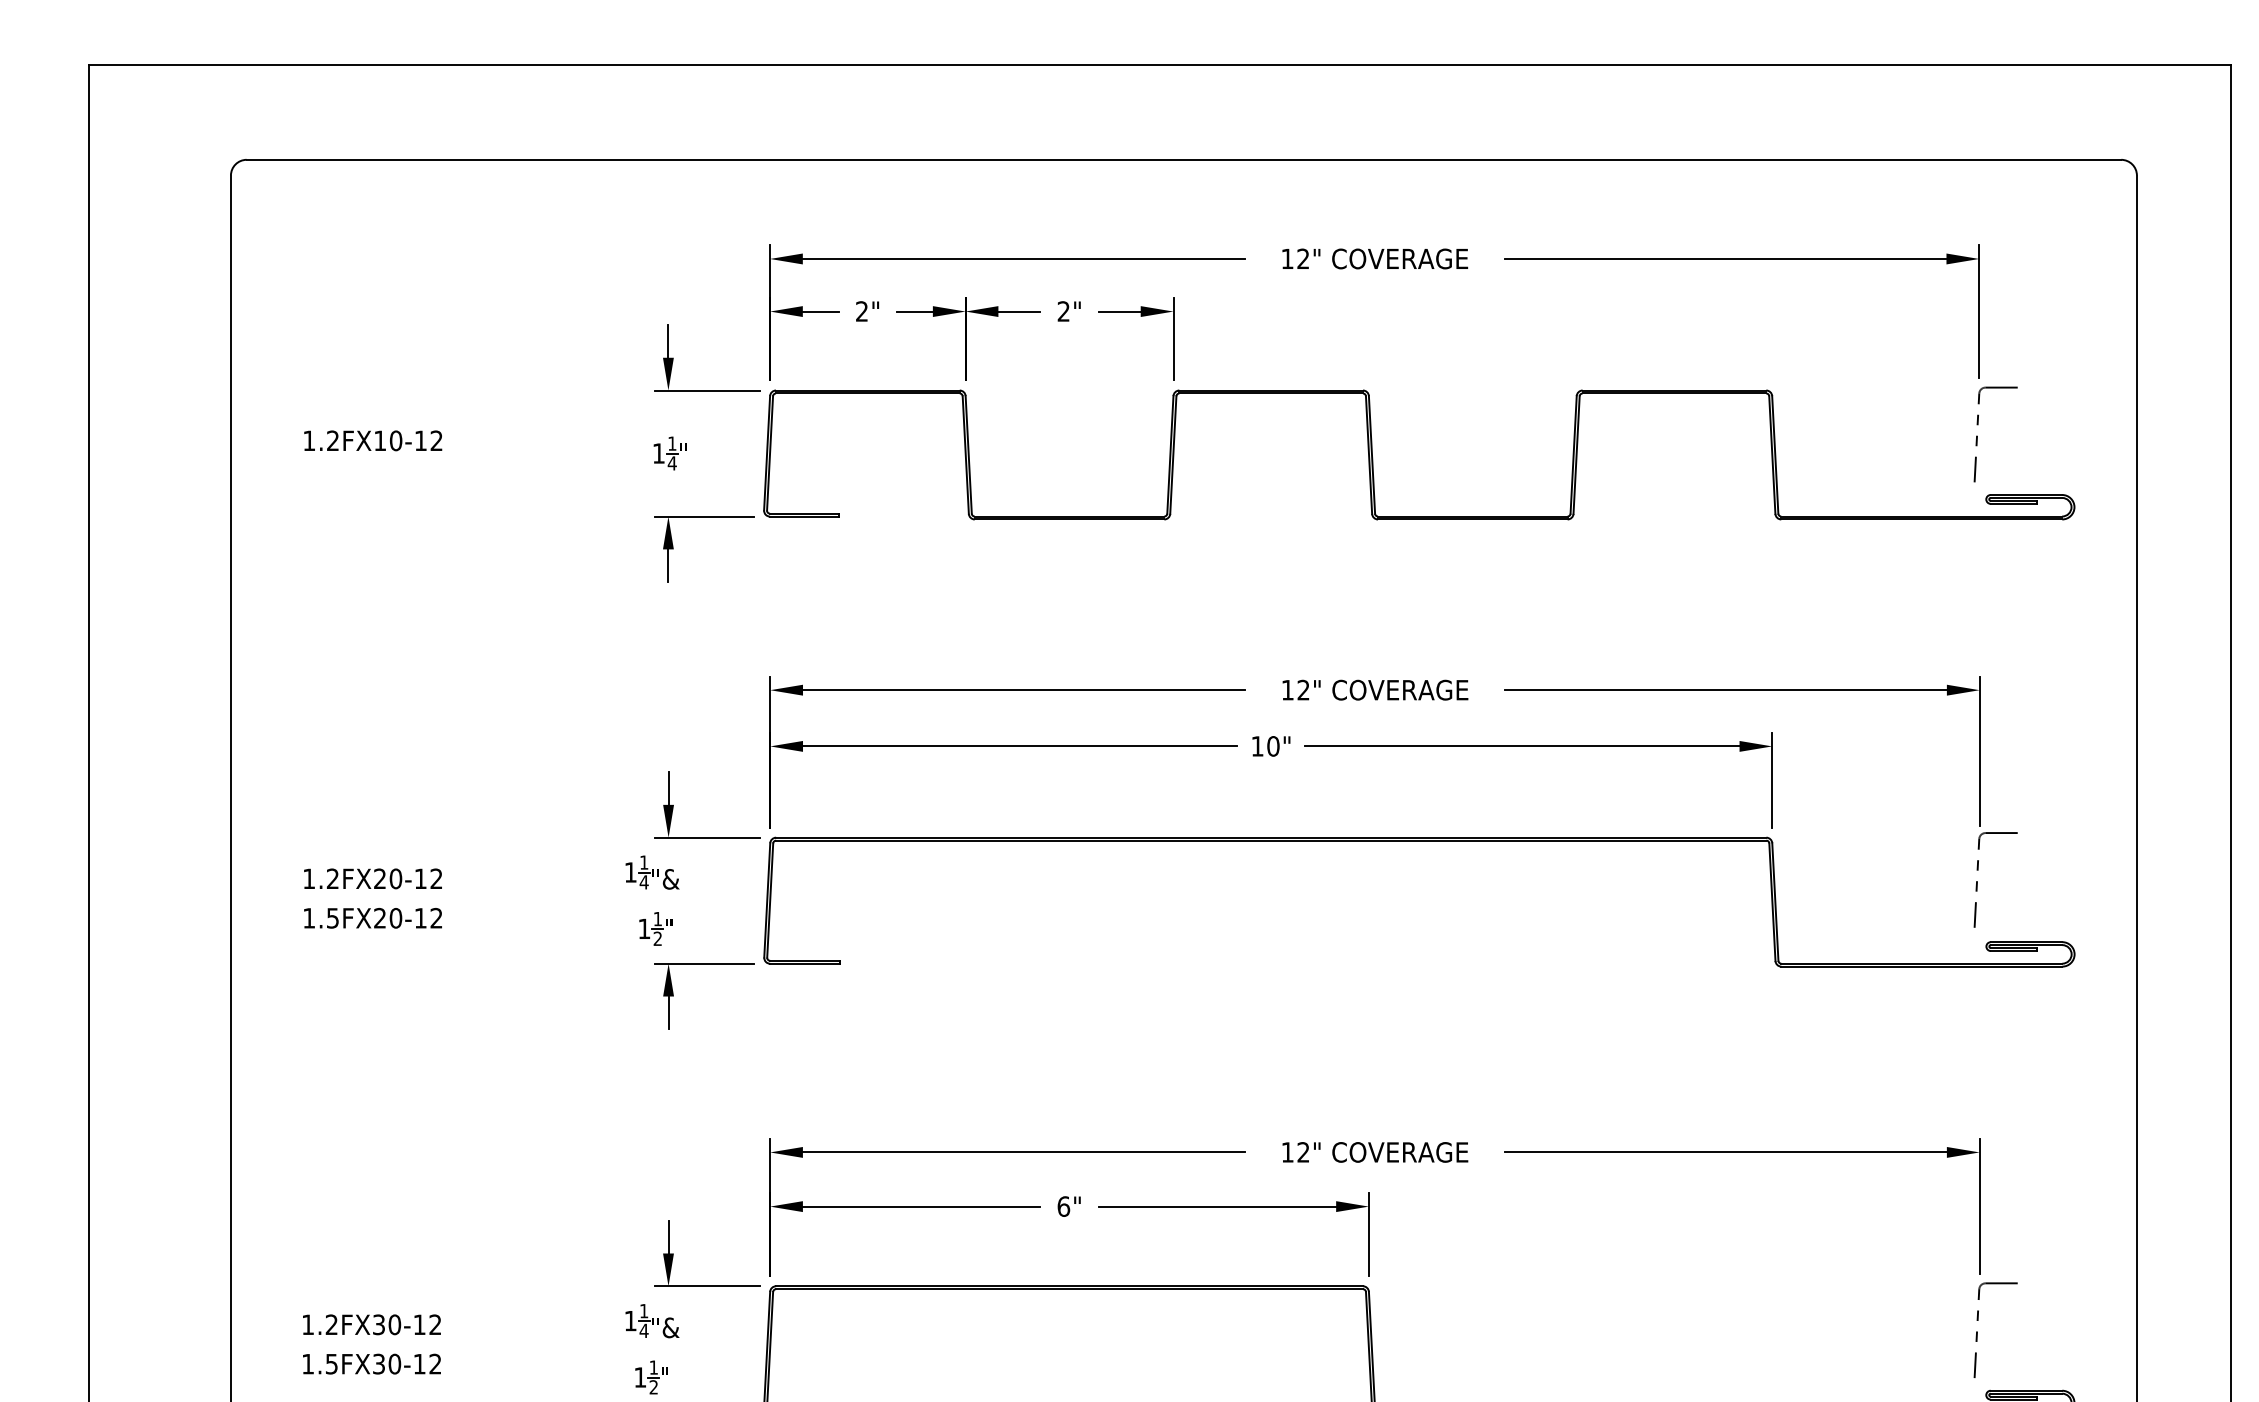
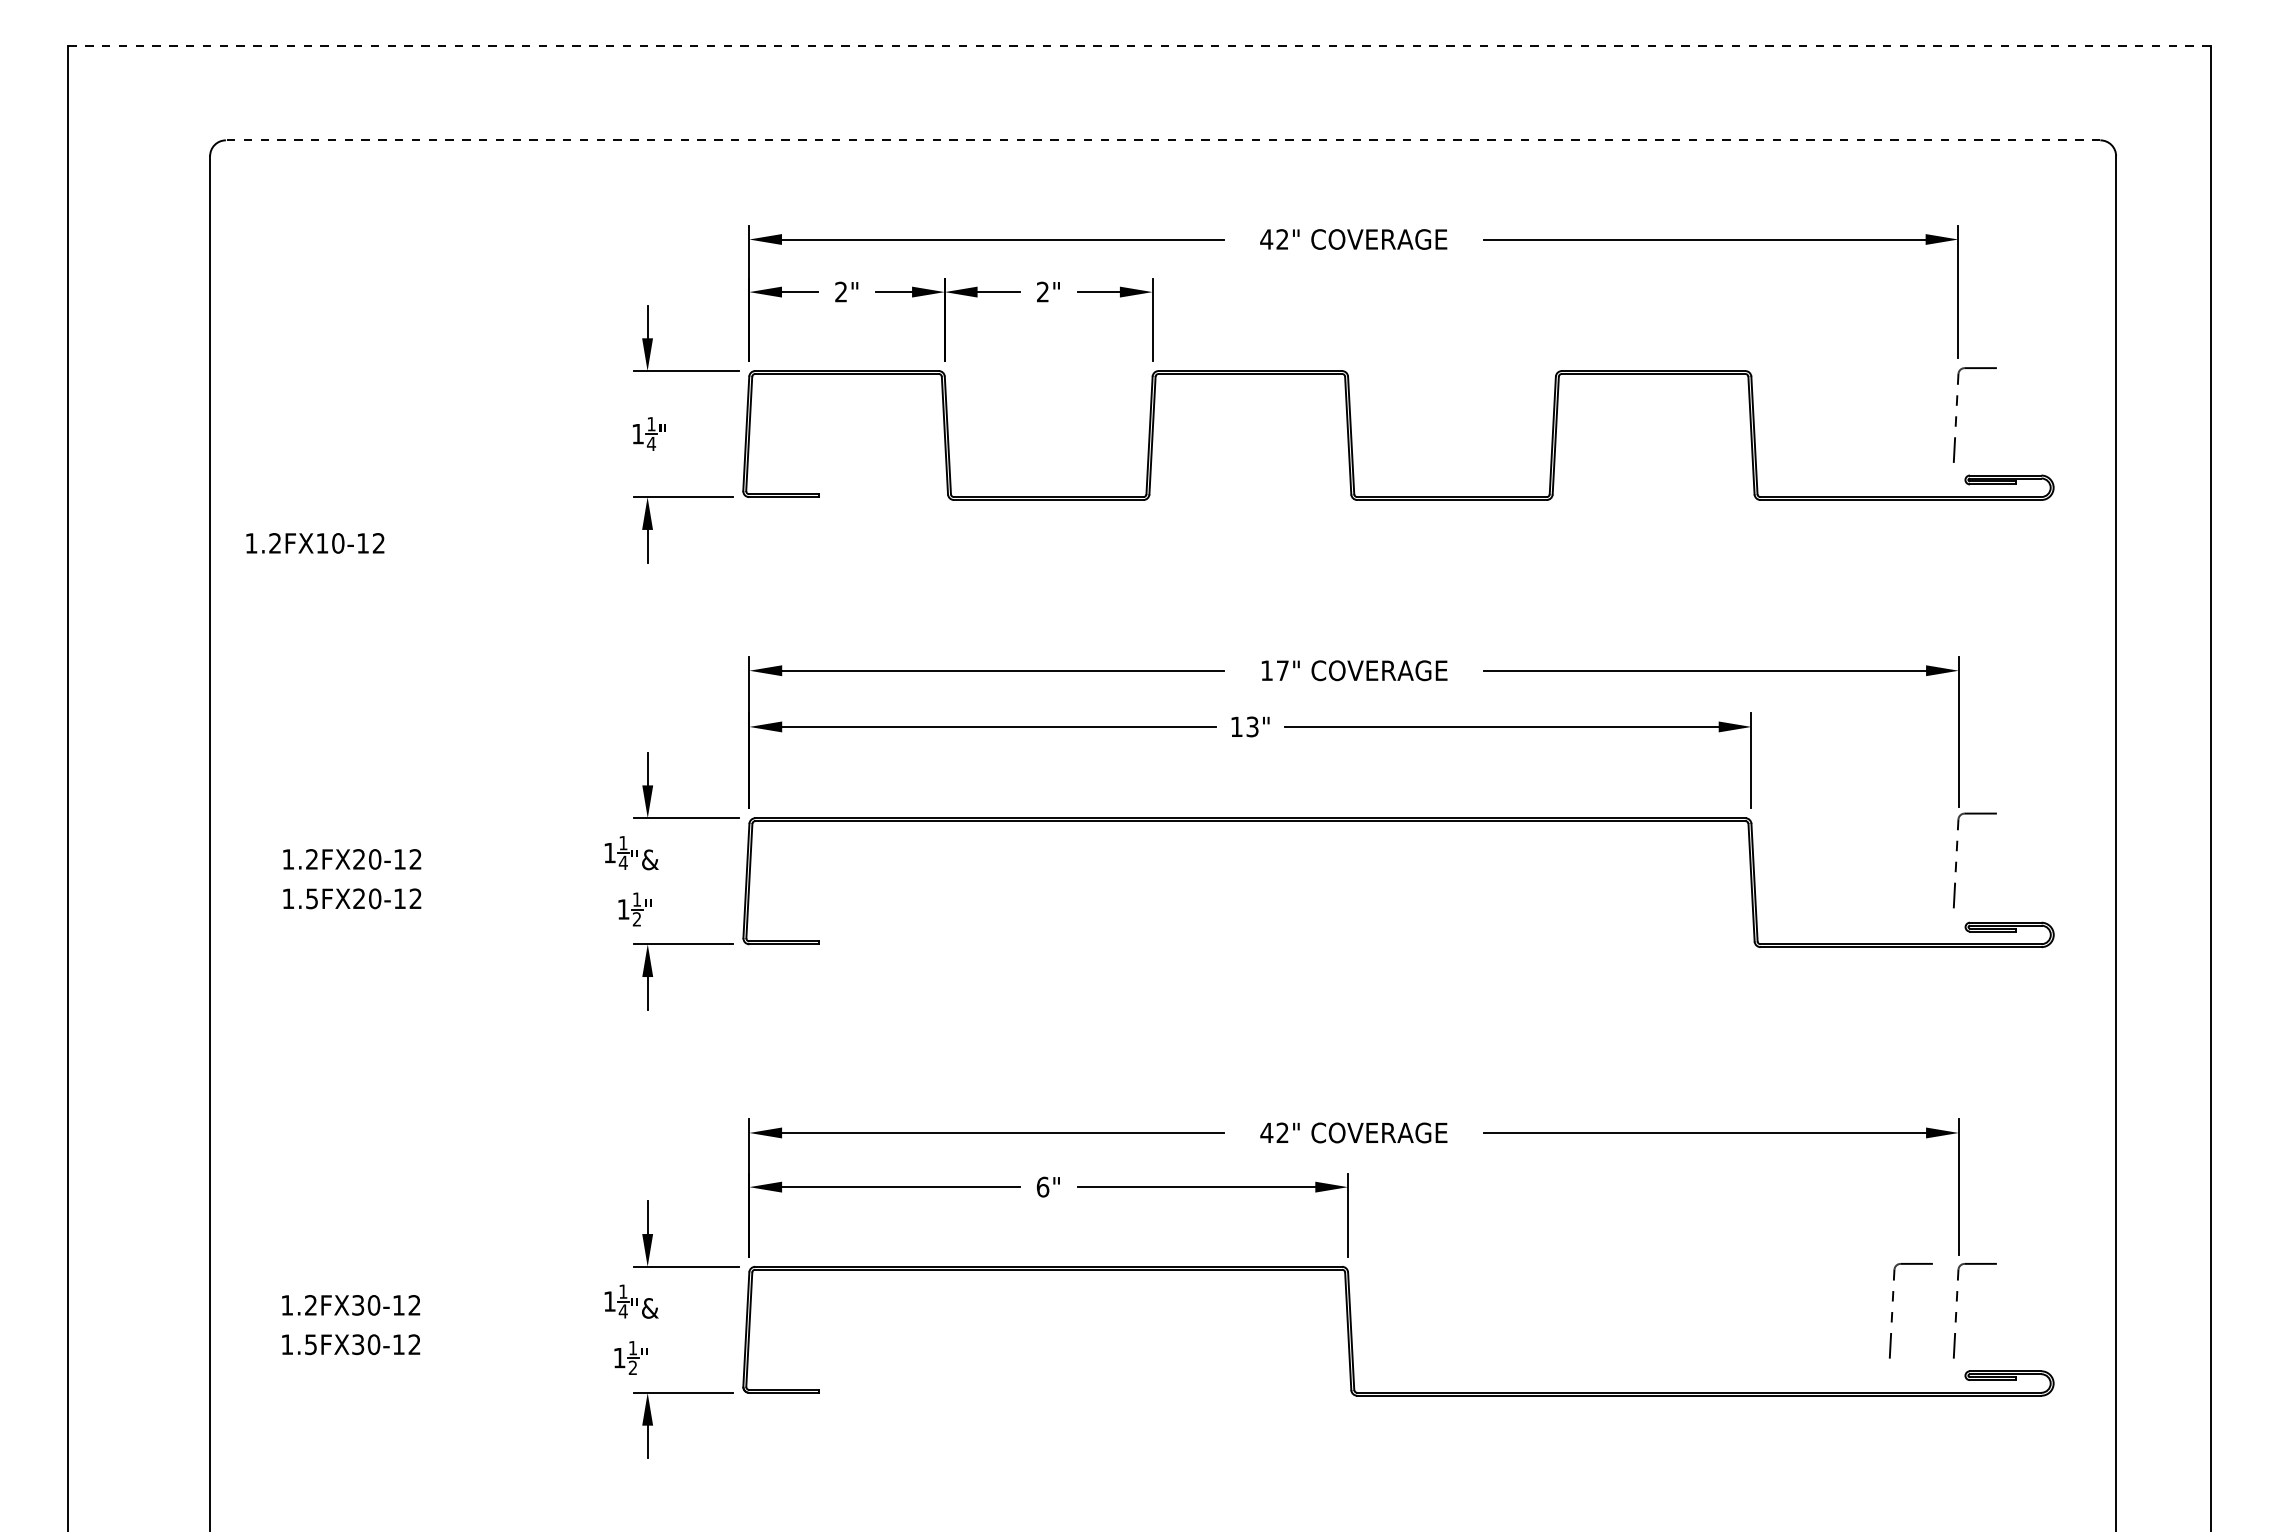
line: (1160, 64) -> (1139, 45), solid -> dashed
line: (1183, 159) -> (1162, 140), solid -> dashed
text: (1287, 258) -> (1266, 239), 12" -> 42"
text: (373, 440) -> (315, 543), moved
text: (1303, 689) -> (1282, 670), 12" -> 17"
text: (1273, 745) -> (1252, 726), 10" -> 13"
text: (1287, 1151) -> (1266, 1132), 12" -> 42"
curve: (1914, 1331) -> (1893, 1312), added

